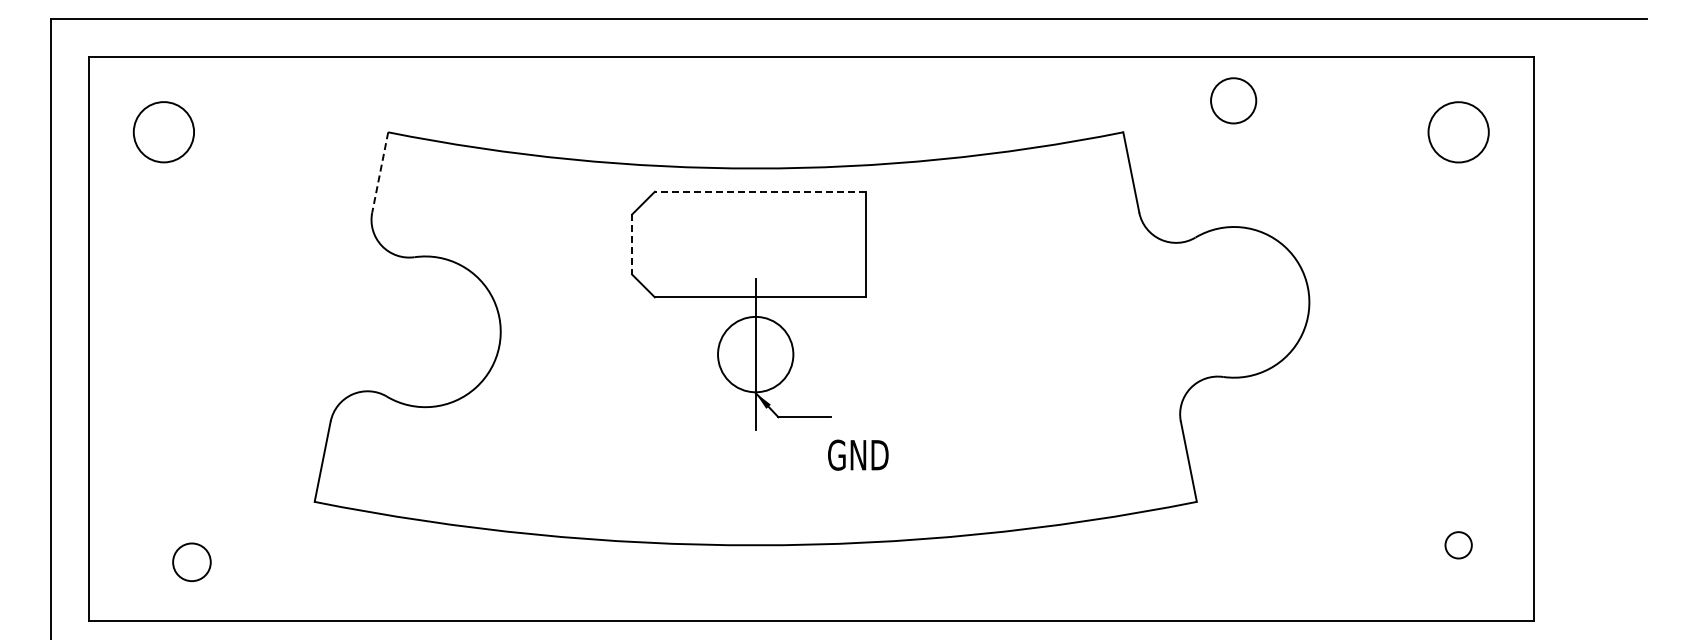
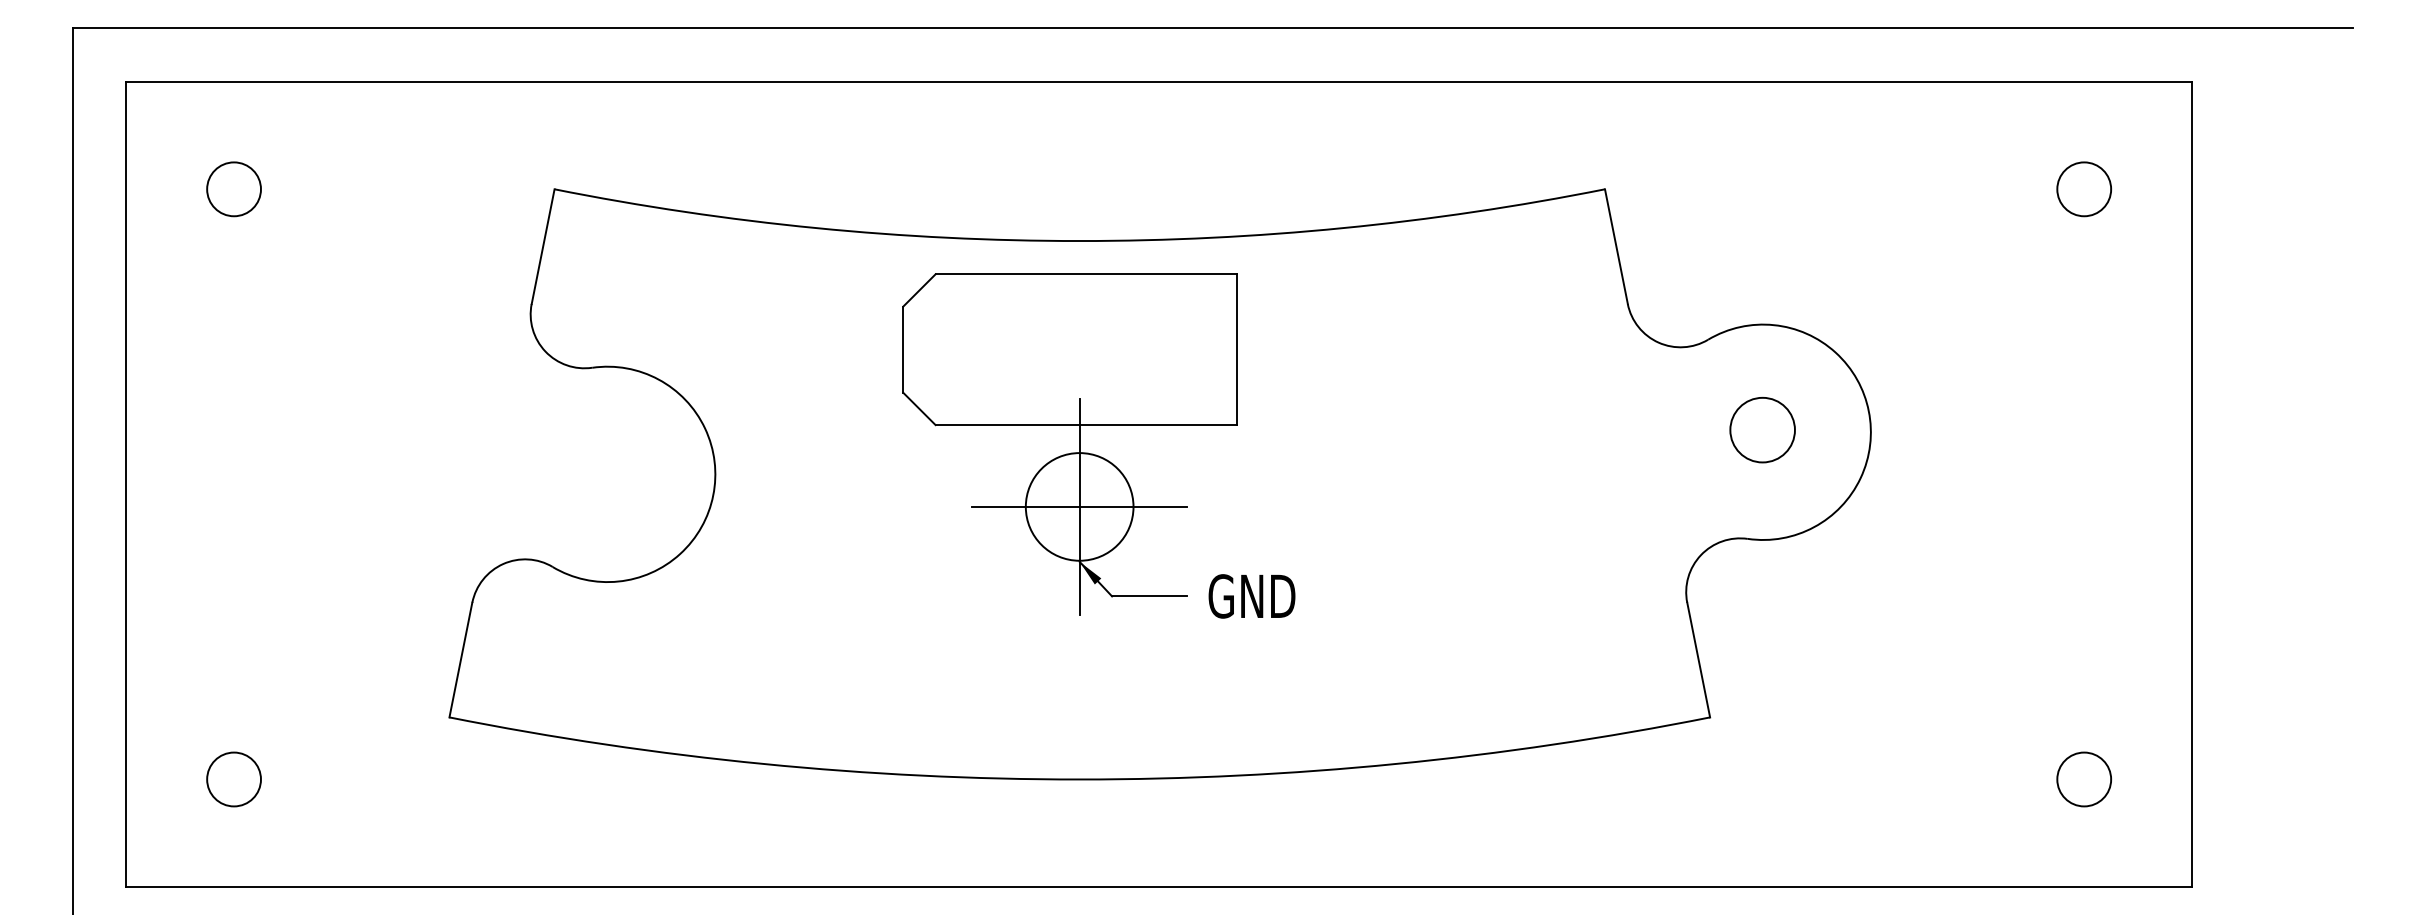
circle: (1233, 100) -> (1762, 429), moved
circle: (163, 132) -> (233, 189), size x0.62
circle: (1458, 132) -> (2083, 189), size x0.62
line: (380, 172) -> (543, 246), dashed -> solid
line: (760, 191) -> (1086, 273), dashed -> solid
line: (632, 245) -> (903, 351), dashed -> solid
line: (755, 354) -> (1079, 506), added
text: (858, 454) -> (1252, 595), moved
circle: (1458, 545) -> (2083, 779), size x1.43
circle: (191, 561) -> (233, 778), moved

